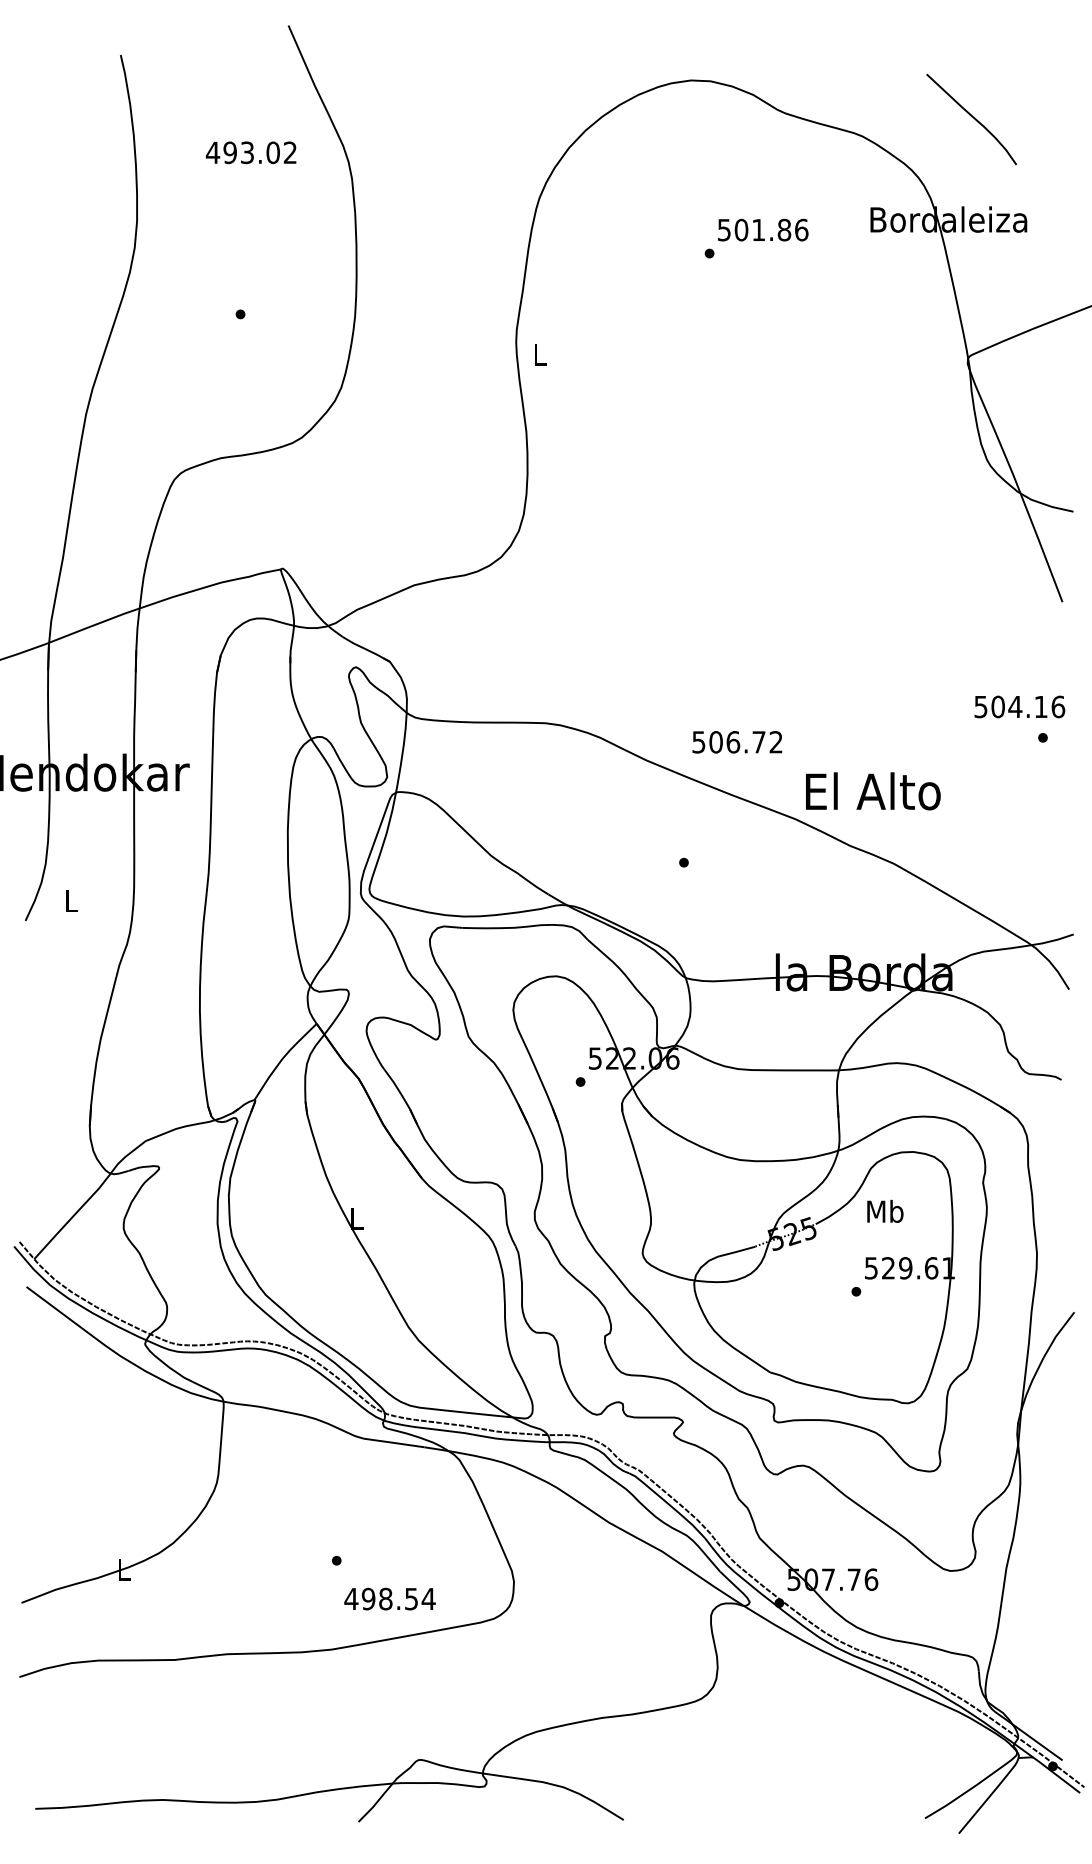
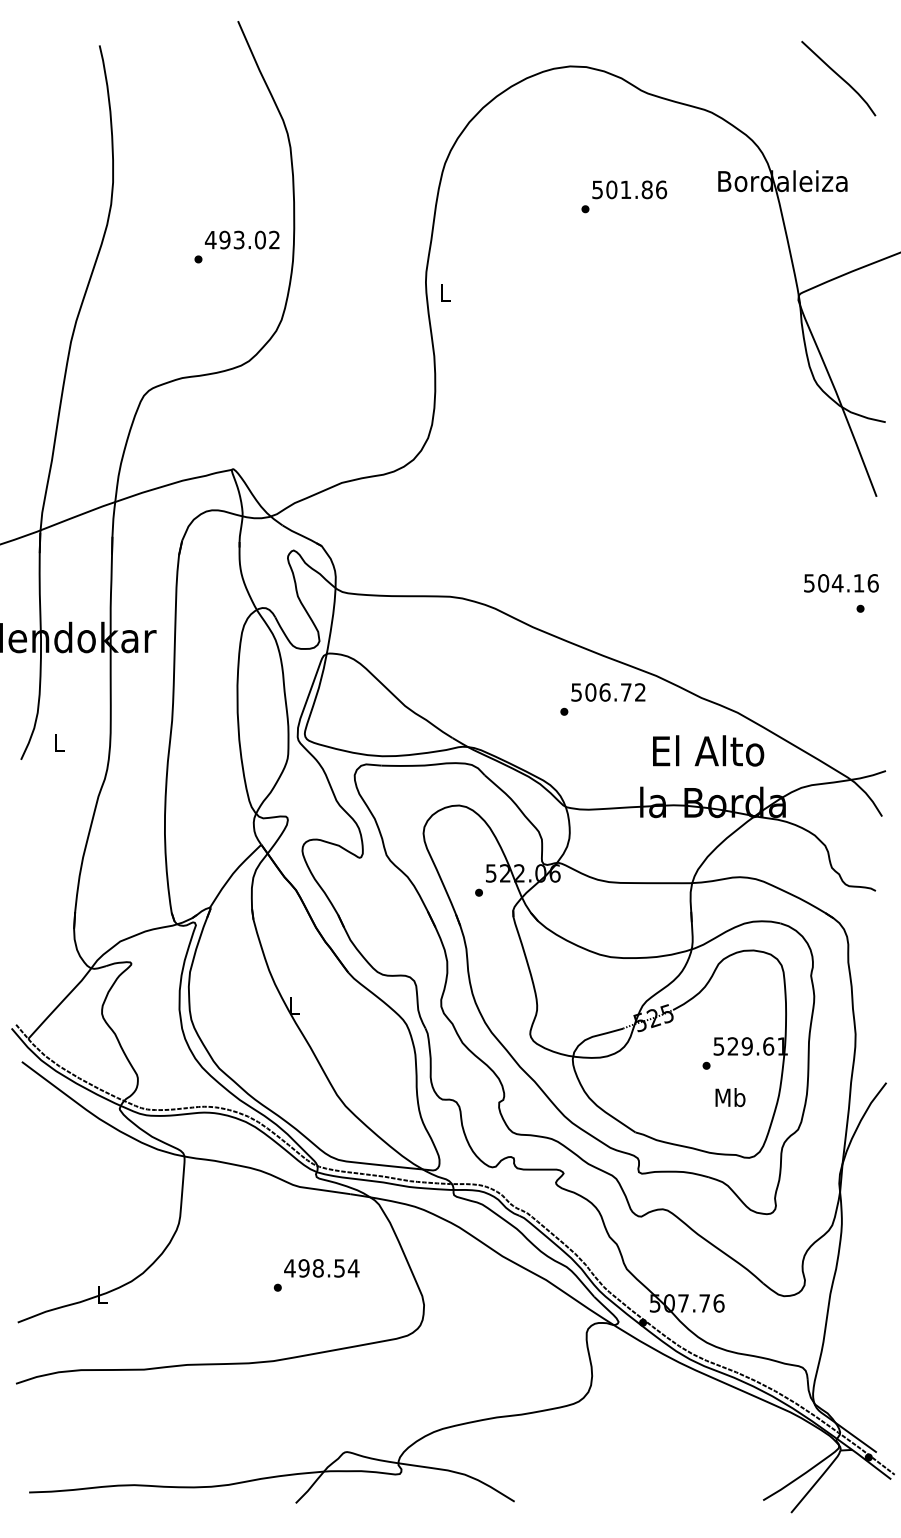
curve: (972, 118) -> (839, 77), moved
text: (250, 152) -> (241, 239), moved
text: (737, 742) -> (608, 692), moved
text: (873, 790) -> (708, 750), moved
text: (885, 1211) -> (730, 1097), moved
text: (389, 1599) -> (321, 1268), moved

